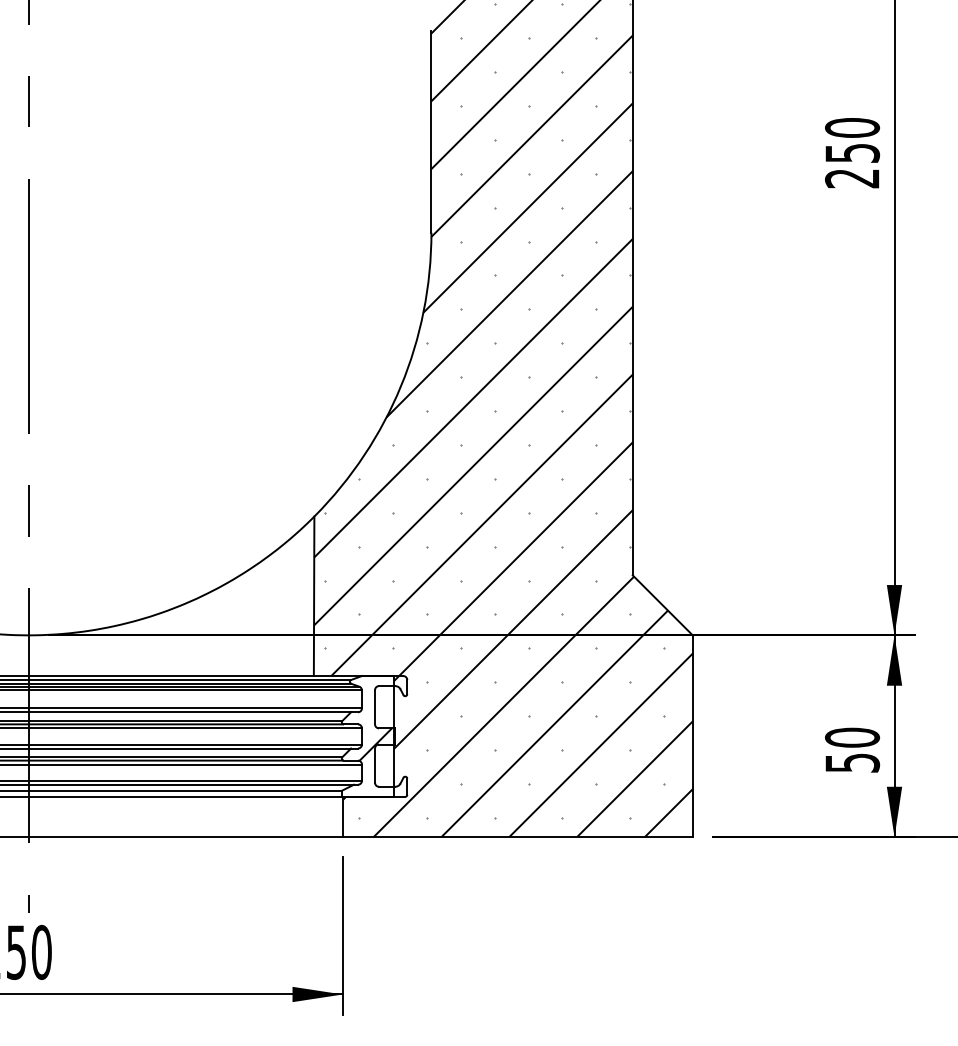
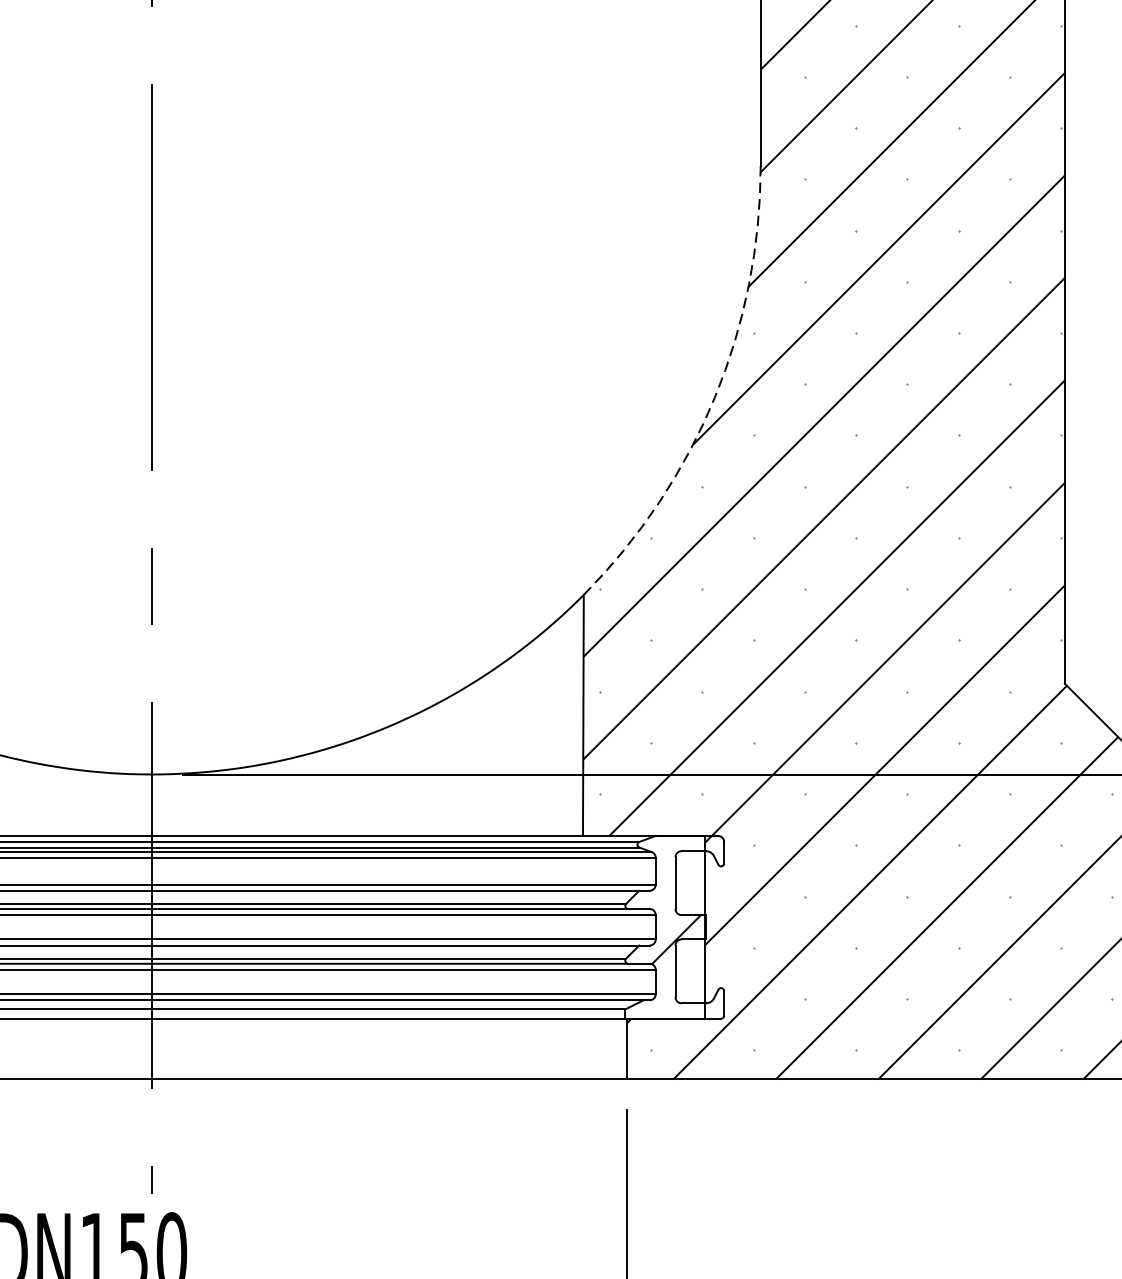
arc: (401, 386) -> (715, 398), solid -> dashed

